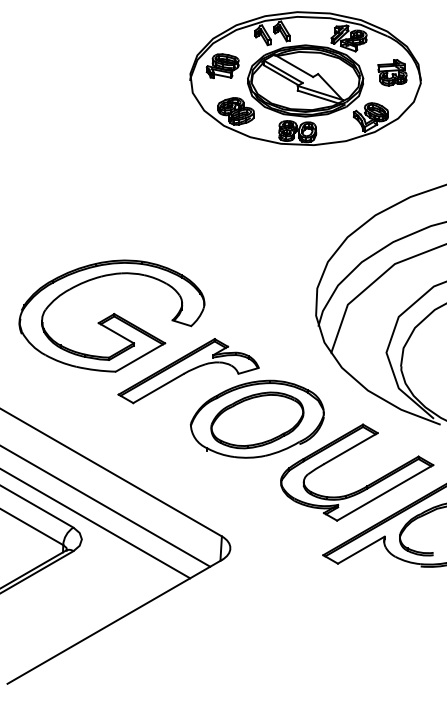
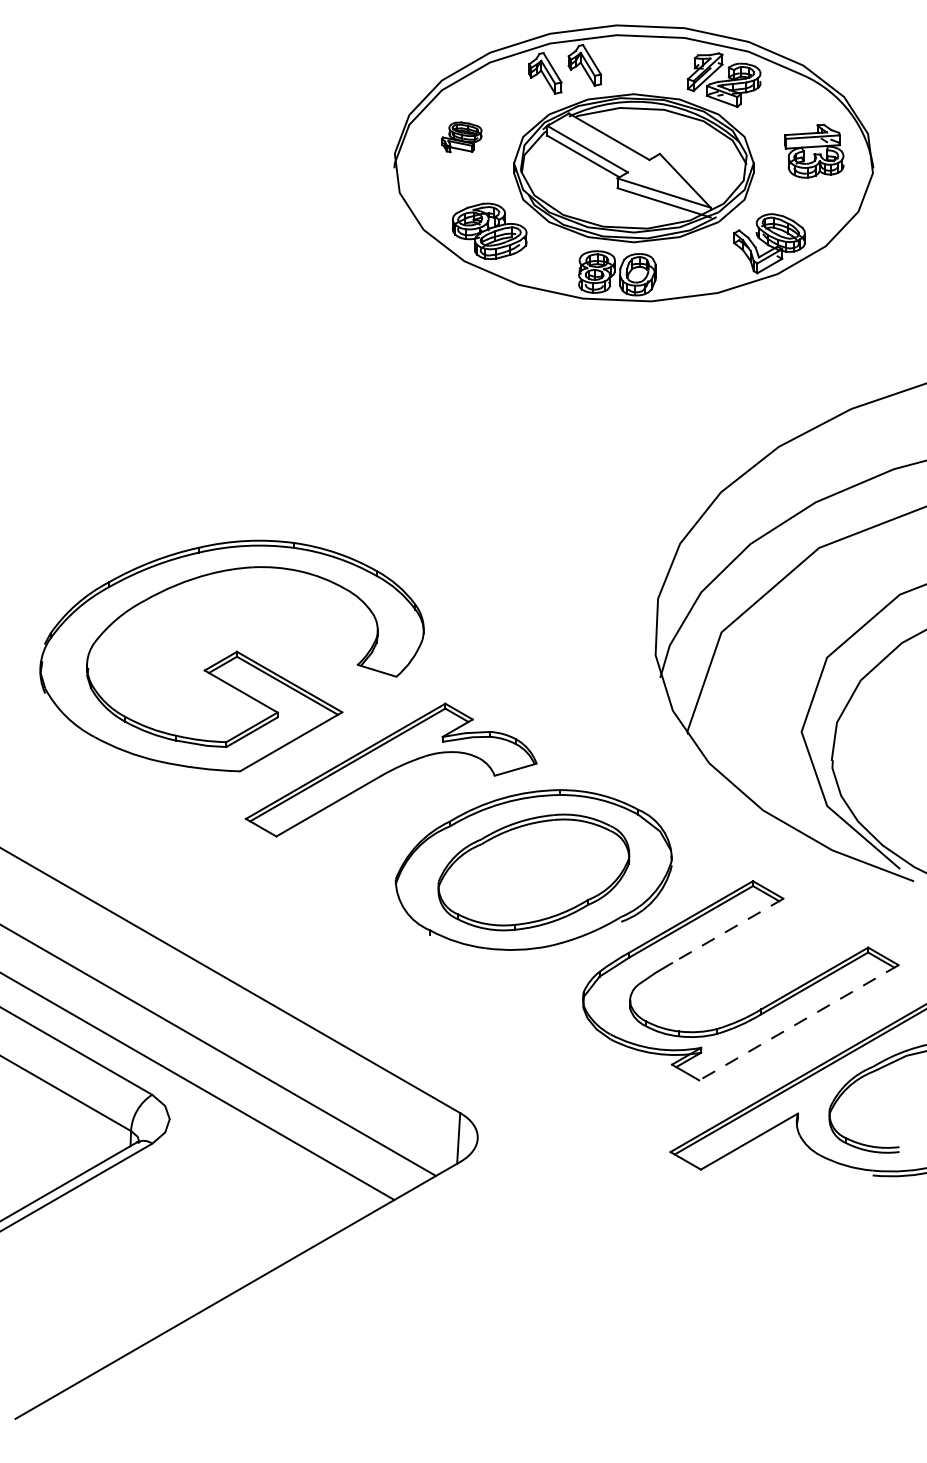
part: (222, 65) -> (461, 136), size x0.6
line: (351, 448) -> (729, 930), solid -> dashed
line: (385, 492) -> (799, 1021), solid -> dashed

